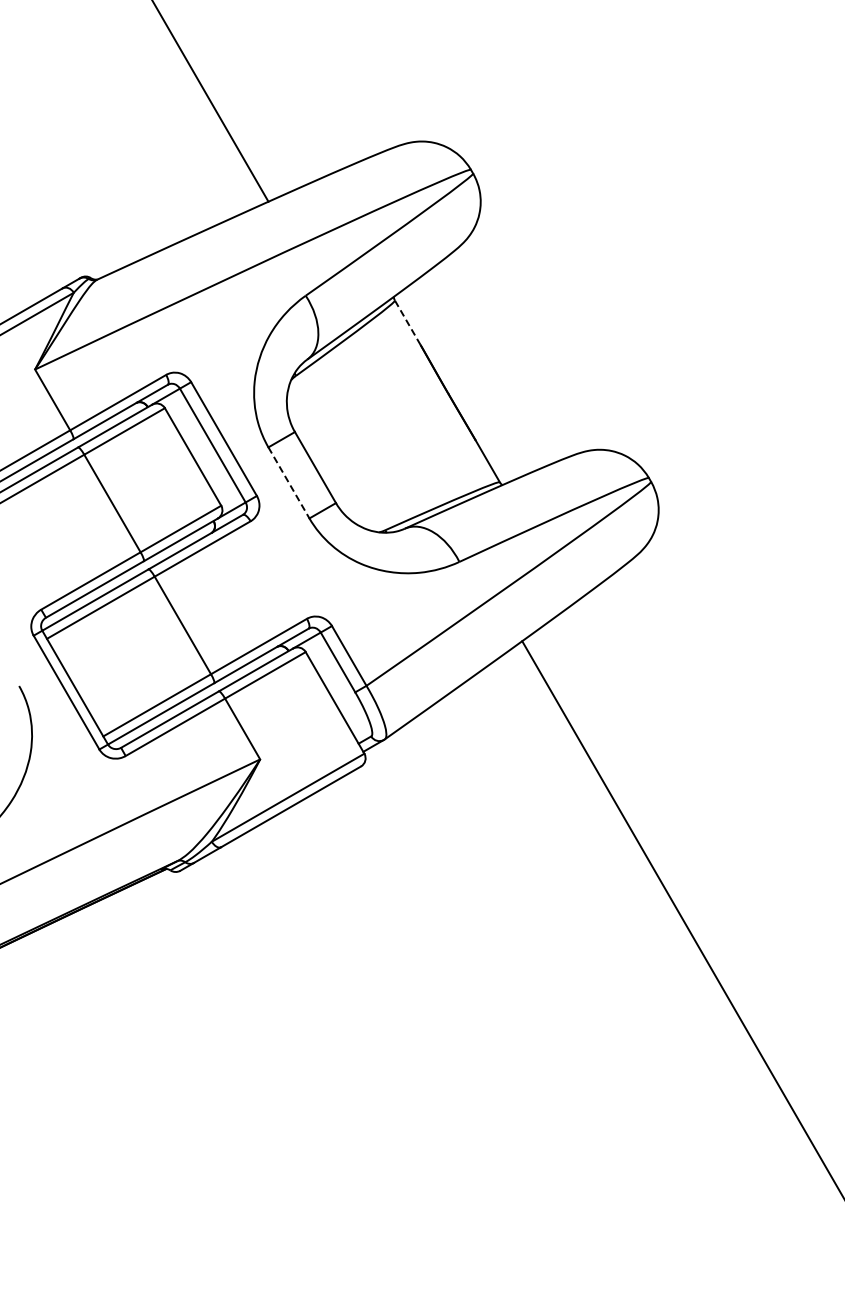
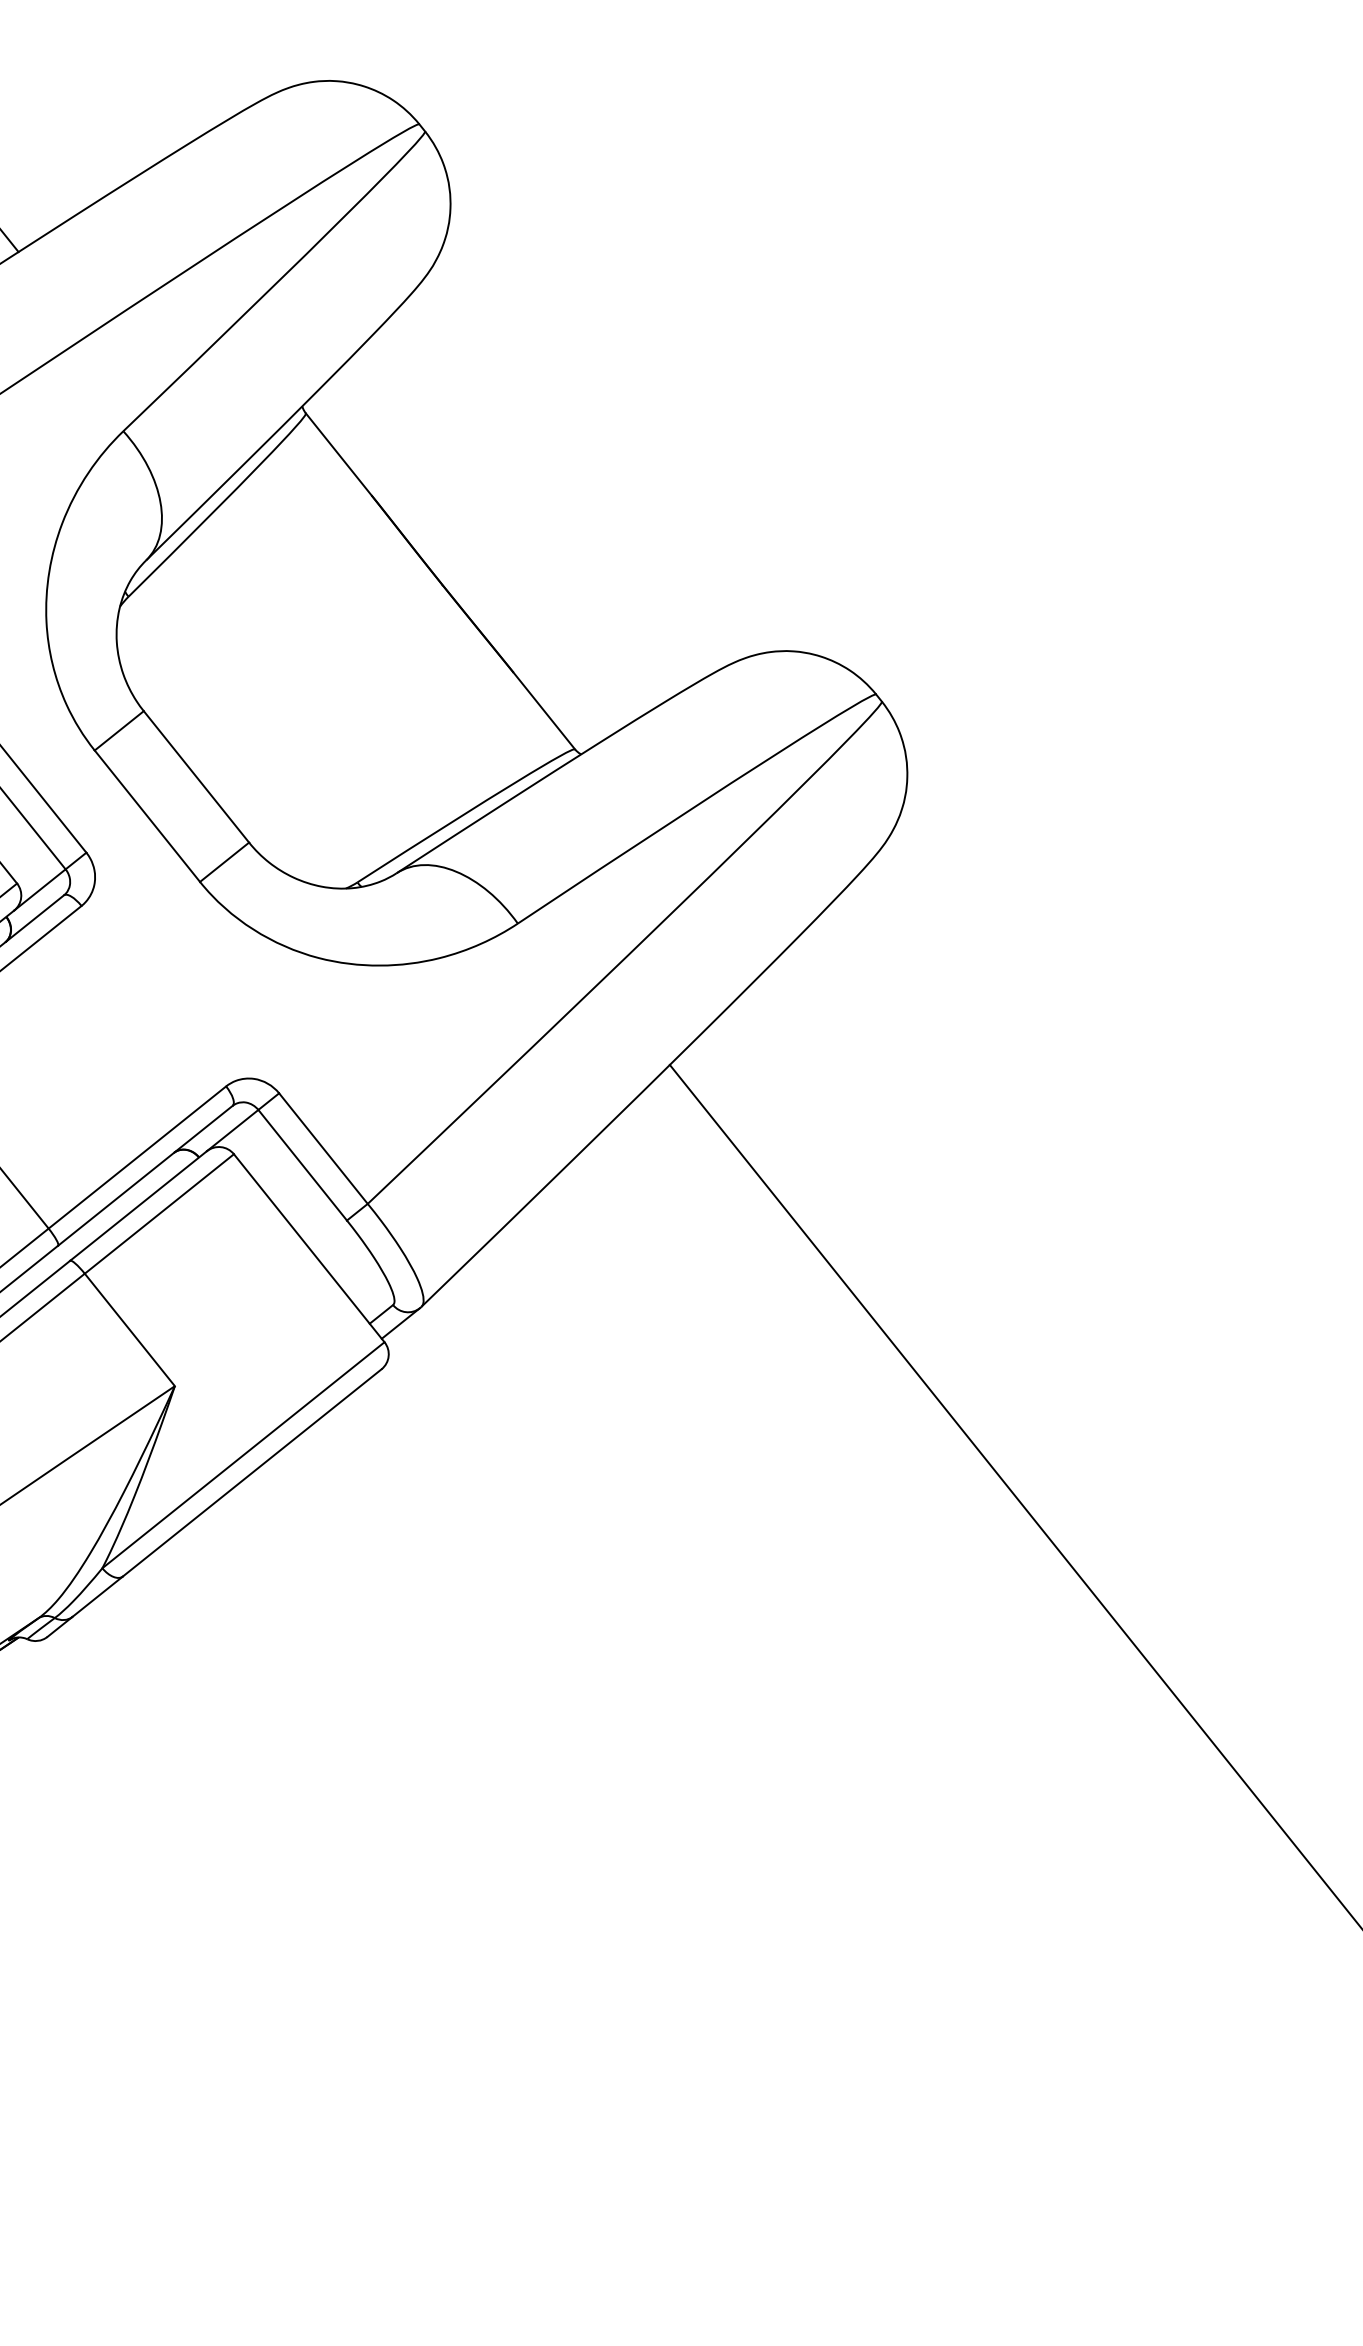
line: (407, 322) -> (338, 453), dashed -> solid
line: (289, 483) -> (148, 817), dashed -> solid

